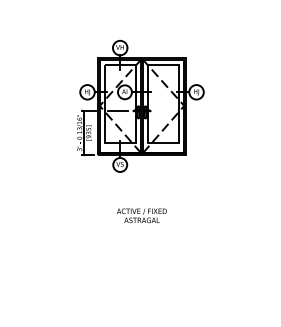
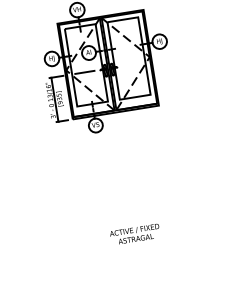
text: (141, 215) -> (134, 234), moved

